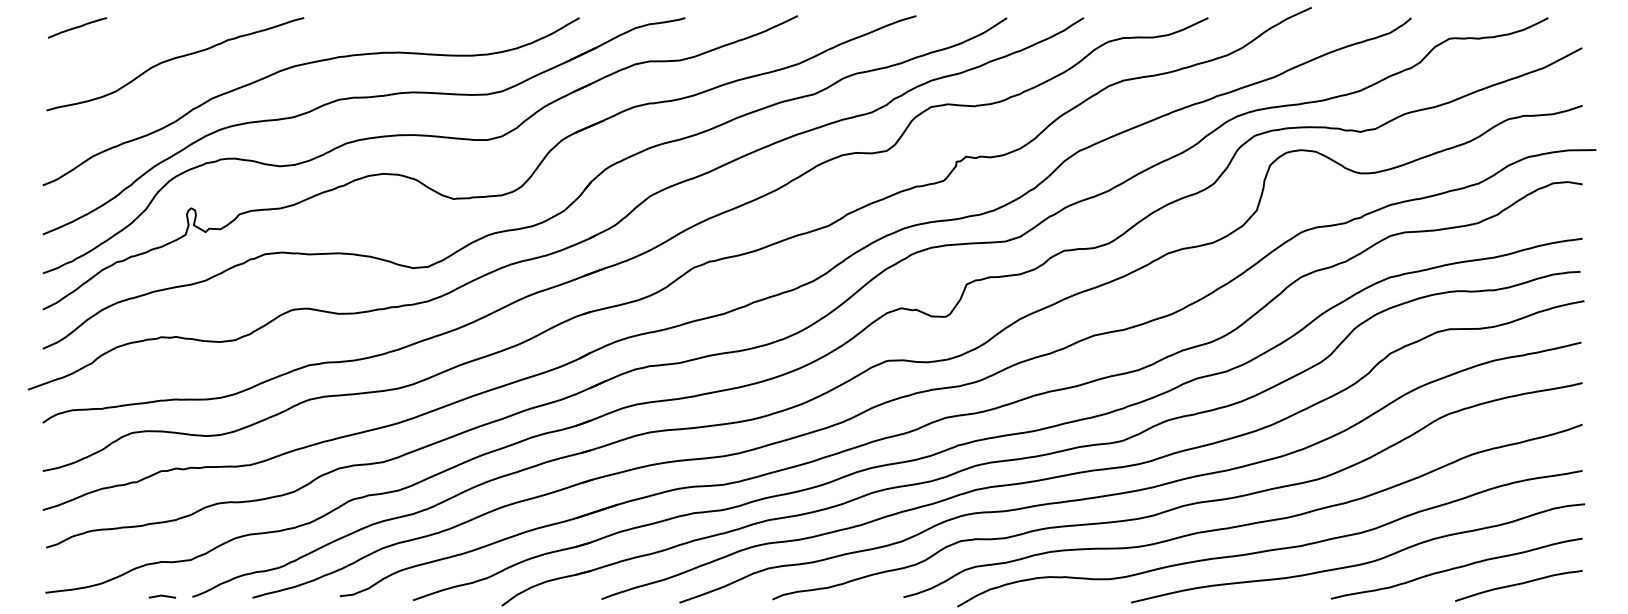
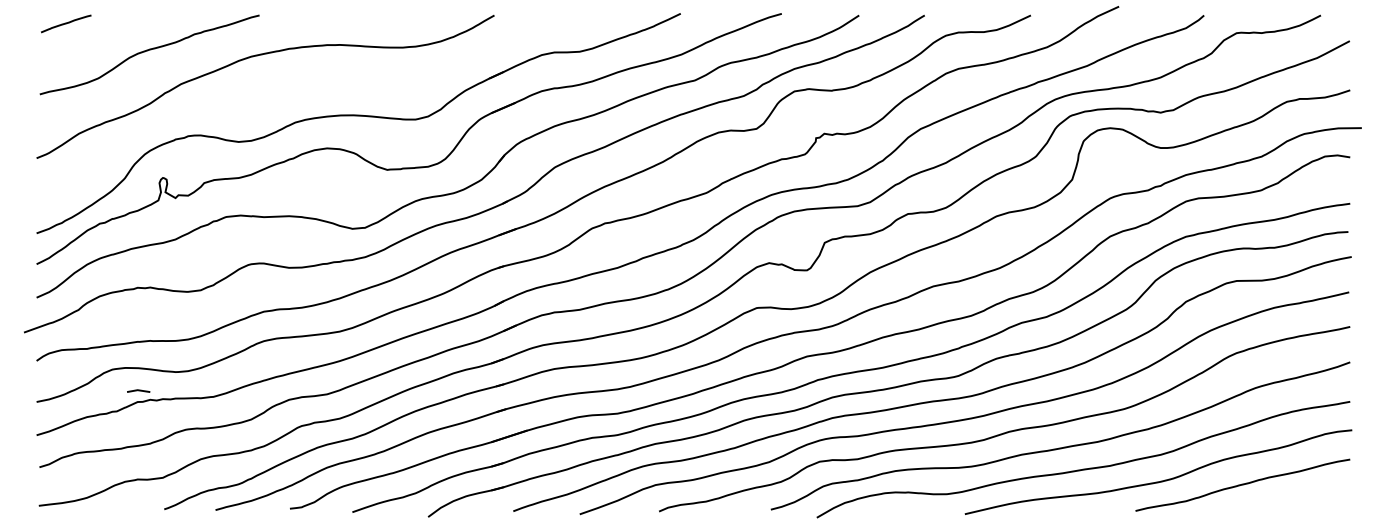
part: (363, 98) -> (310, 84), removed
curve: (1518, 585) -> (1295, 499), removed
line: (162, 595) -> (138, 390), moved

